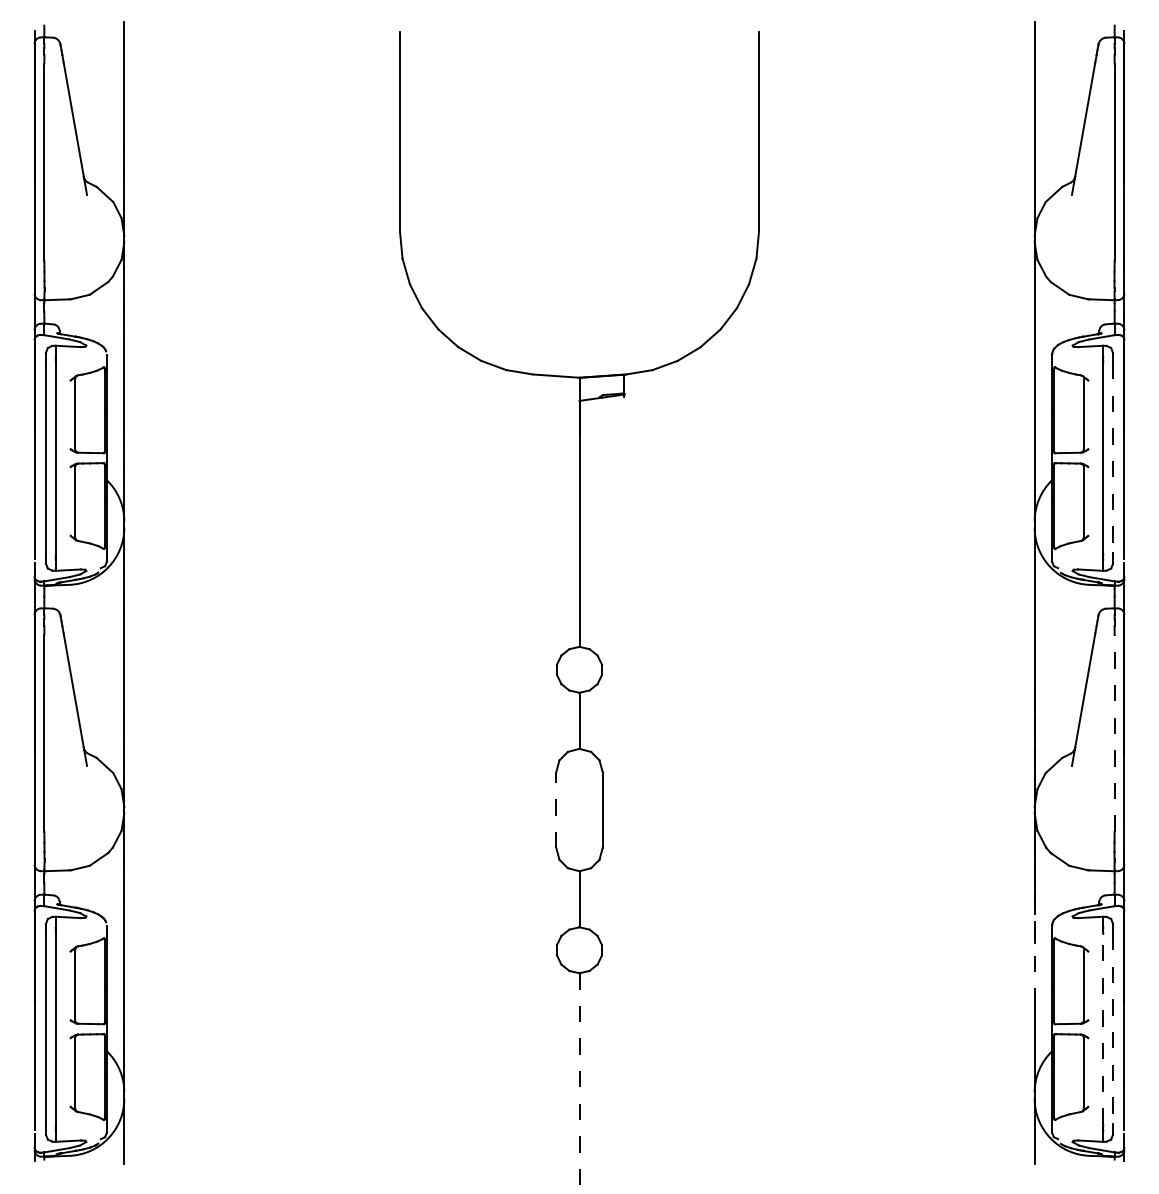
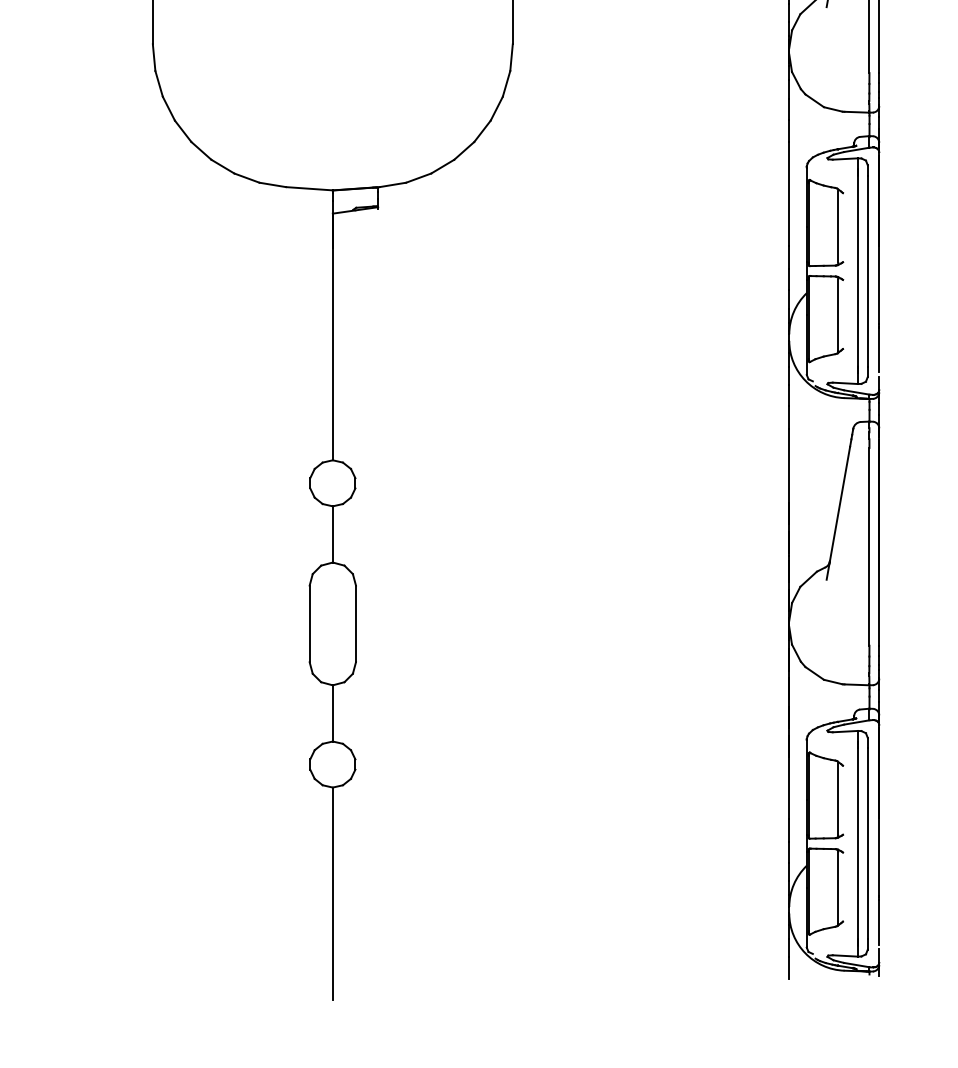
line: (1112, 458) -> (867, 271), dashed -> solid
line: (1114, 733) -> (869, 547), dashed -> solid
line: (556, 809) -> (309, 623), dashed -> solid
line: (1034, 952) -> (789, 766), dashed -> solid
line: (1103, 1028) -> (858, 842), dashed -> solid
line: (1112, 1029) -> (867, 843), dashed -> solid
line: (579, 1078) -> (332, 893), dashed -> solid

